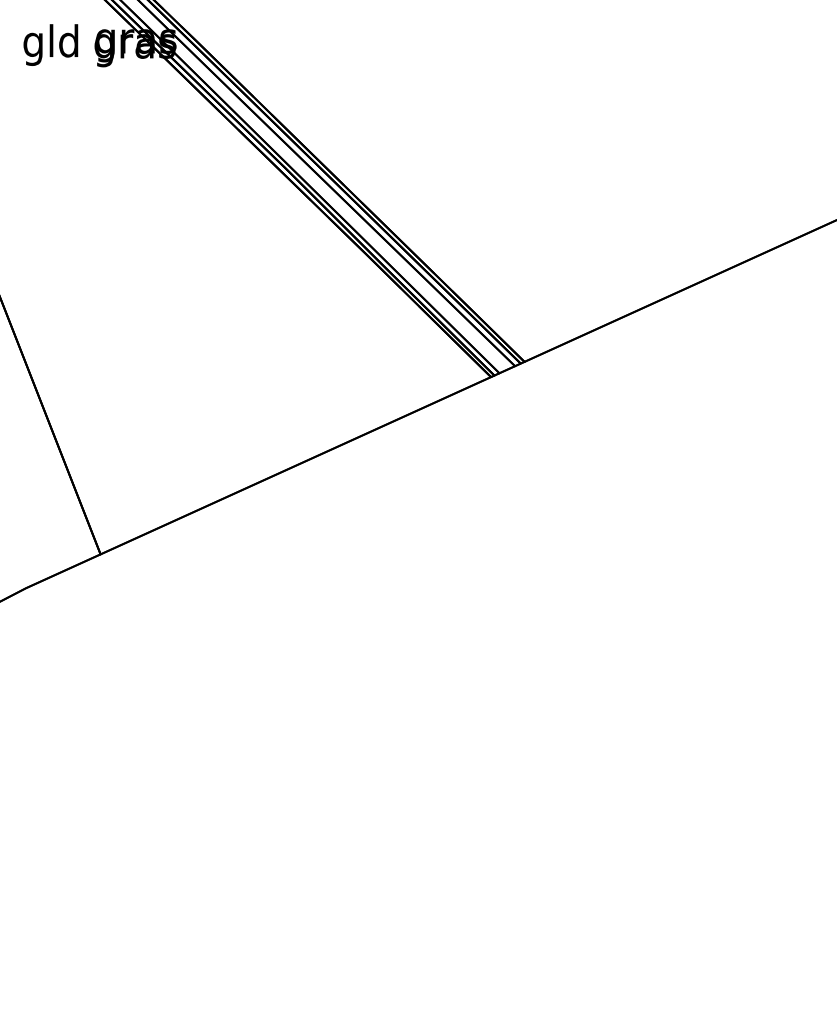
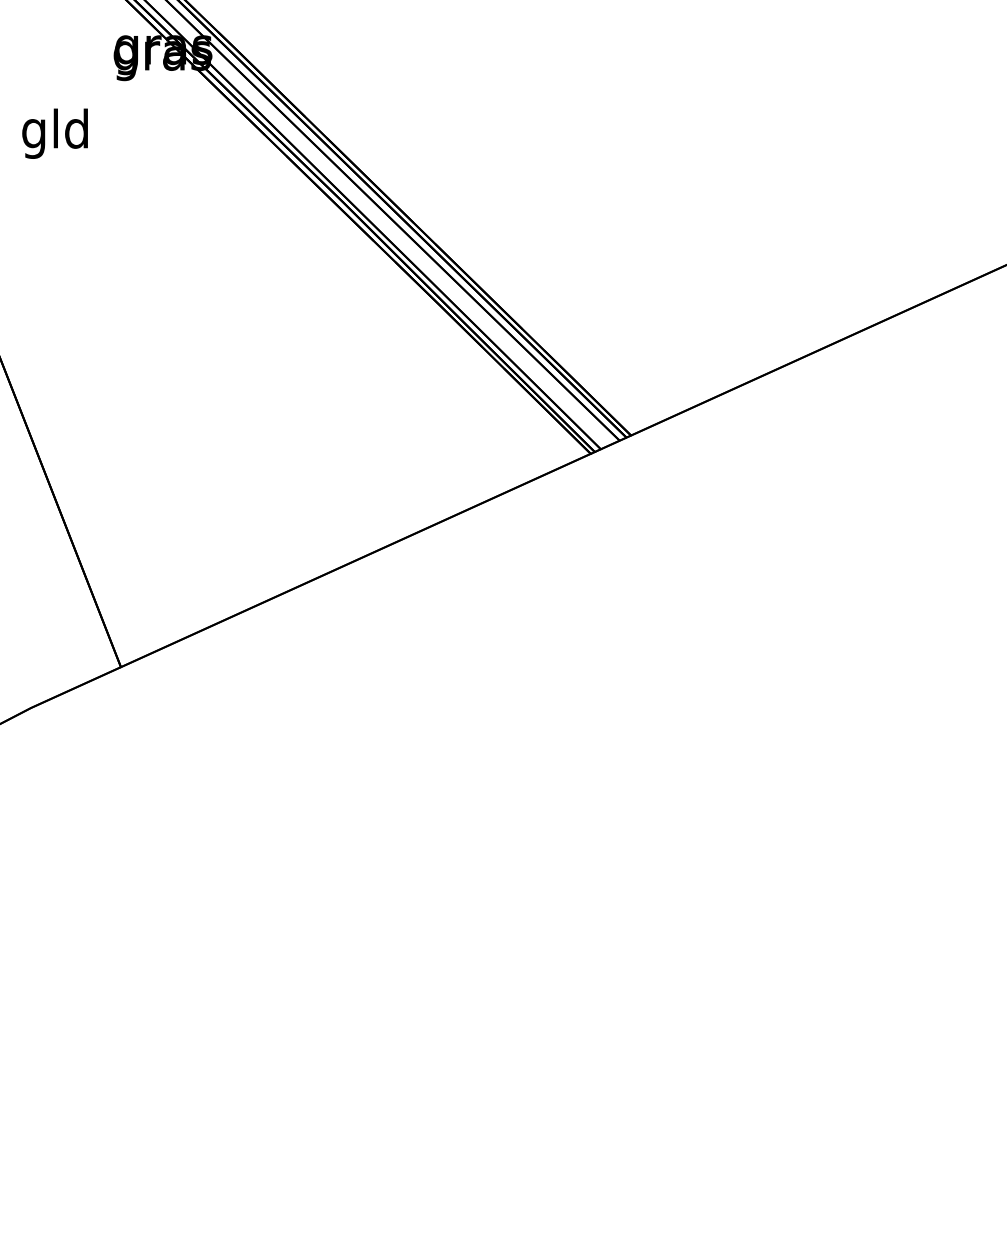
text: (50, 44) -> (54, 133), moved

